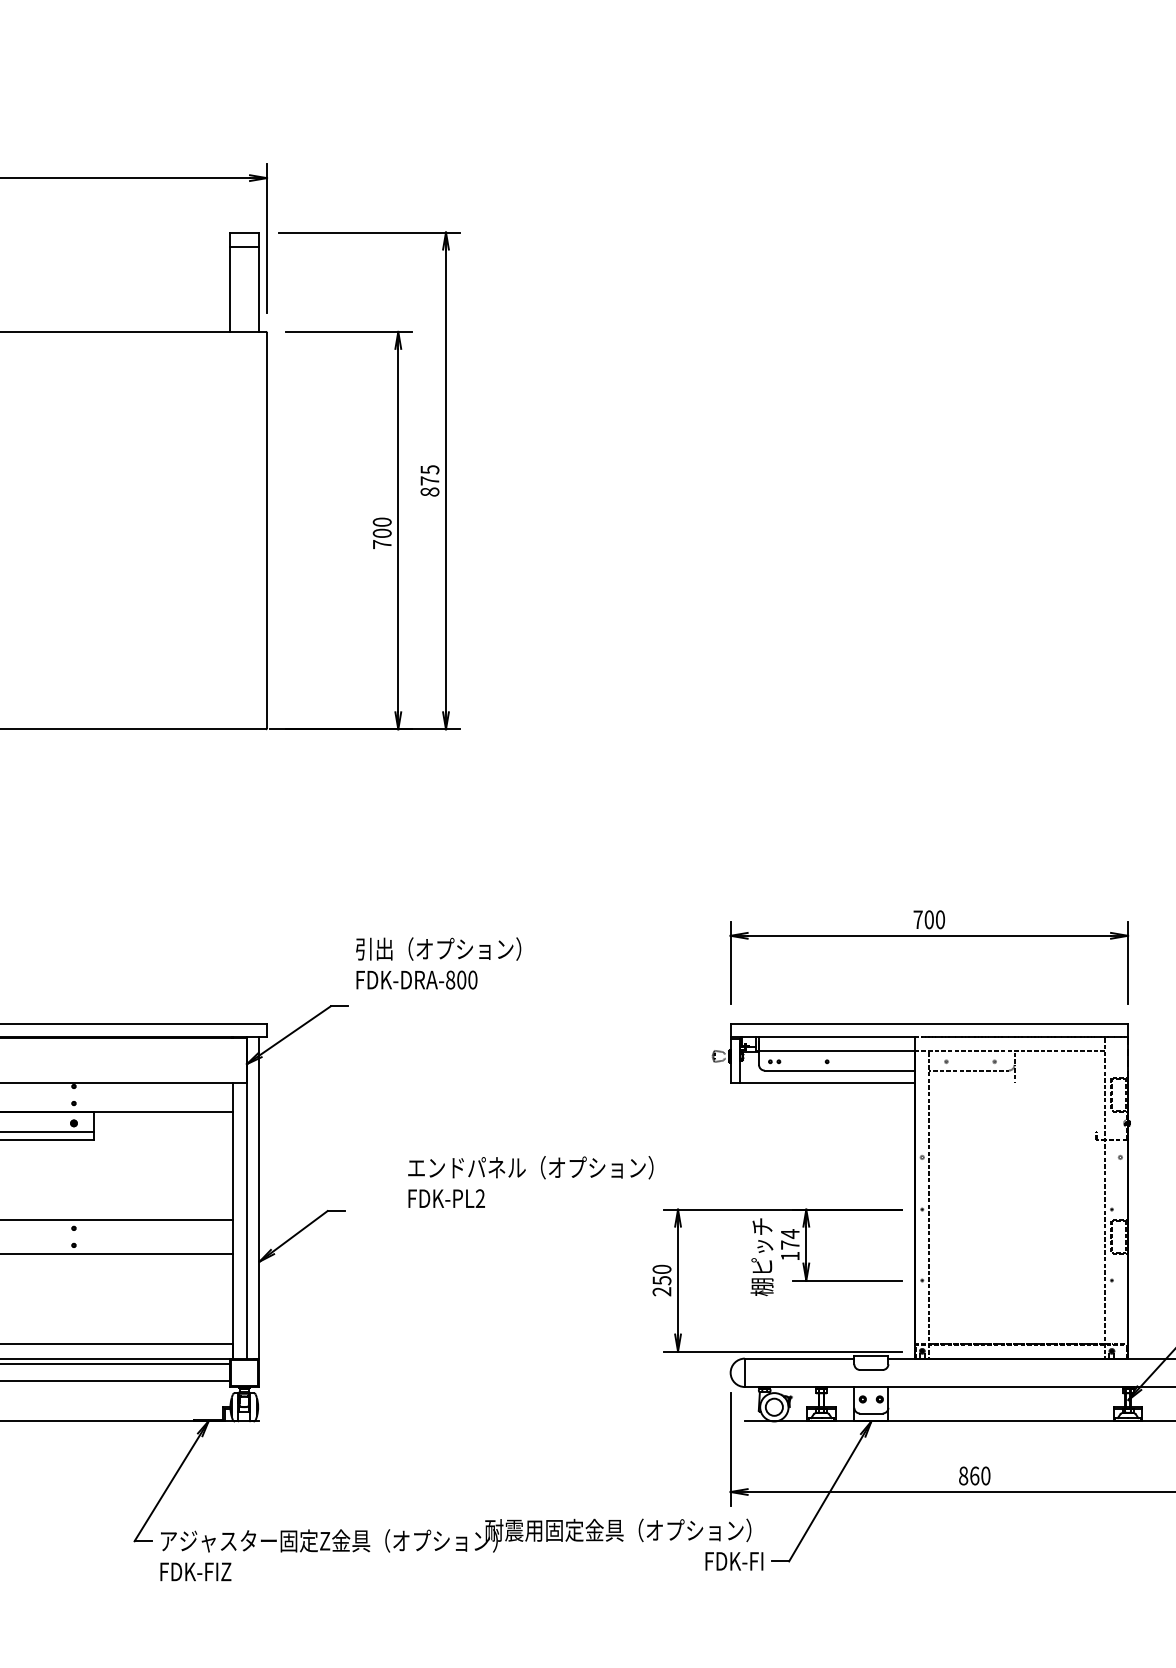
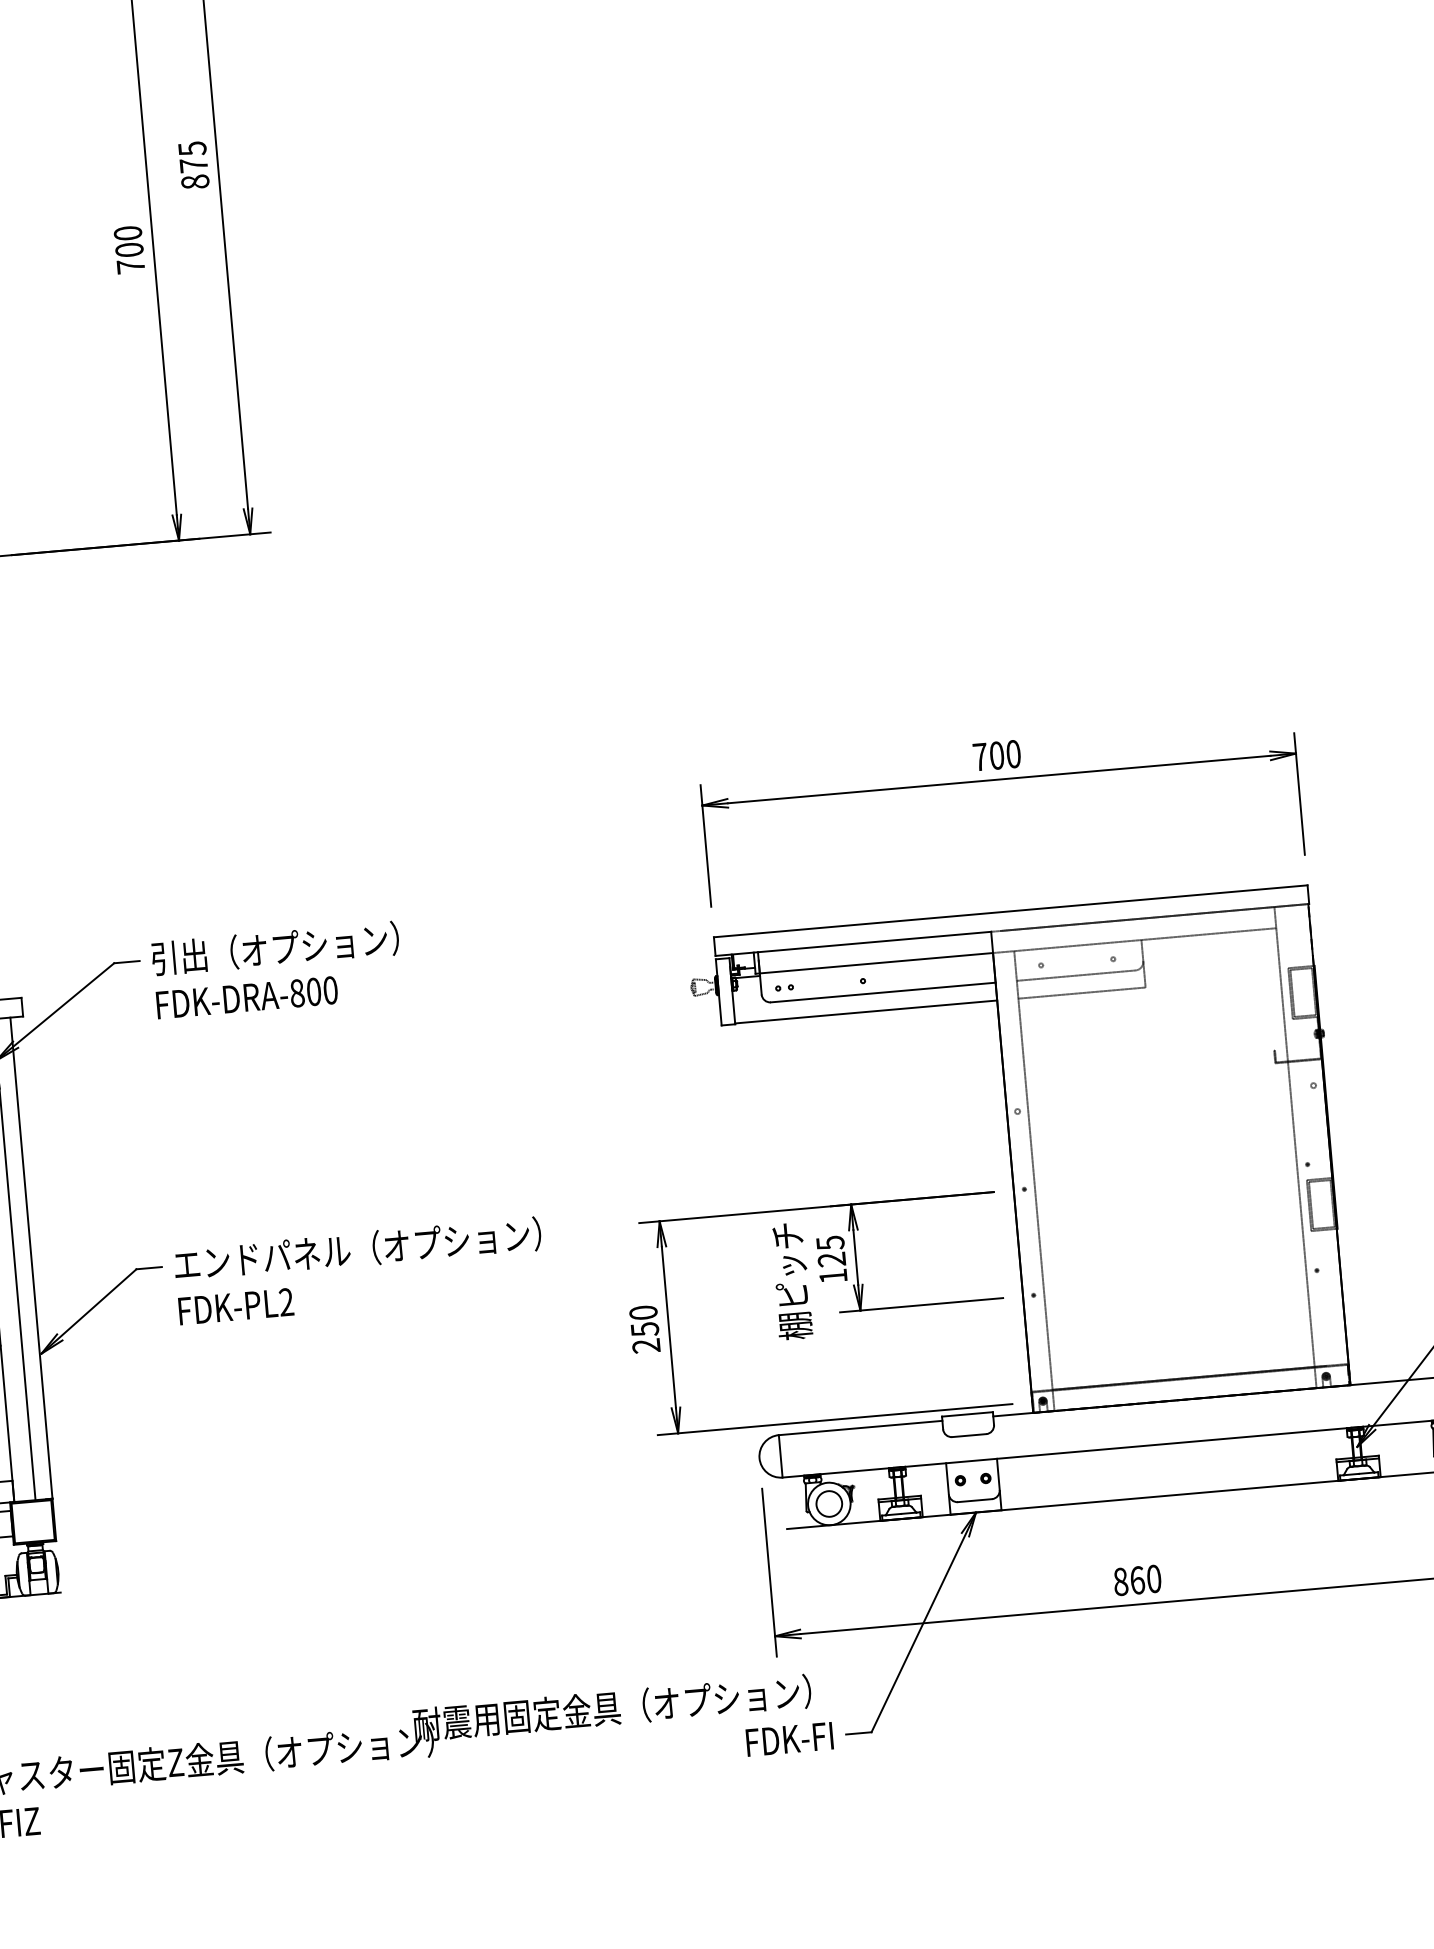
text: (438, 963) -> (277, 970), moved
line: (971, 1082) -> (1081, 993), added
text: (530, 1181) -> (359, 1270), moved
text: (789, 1239) -> (829, 1251), 174 -> 125

